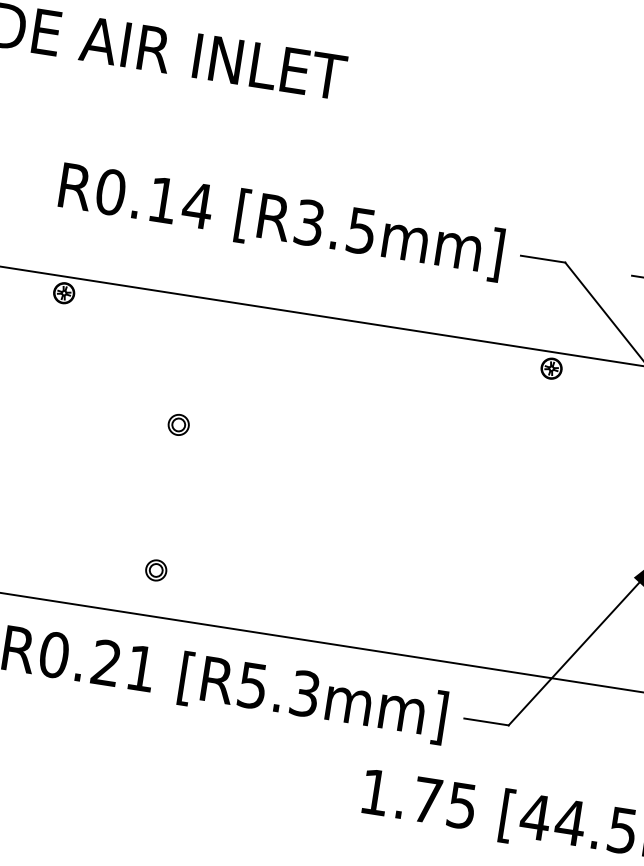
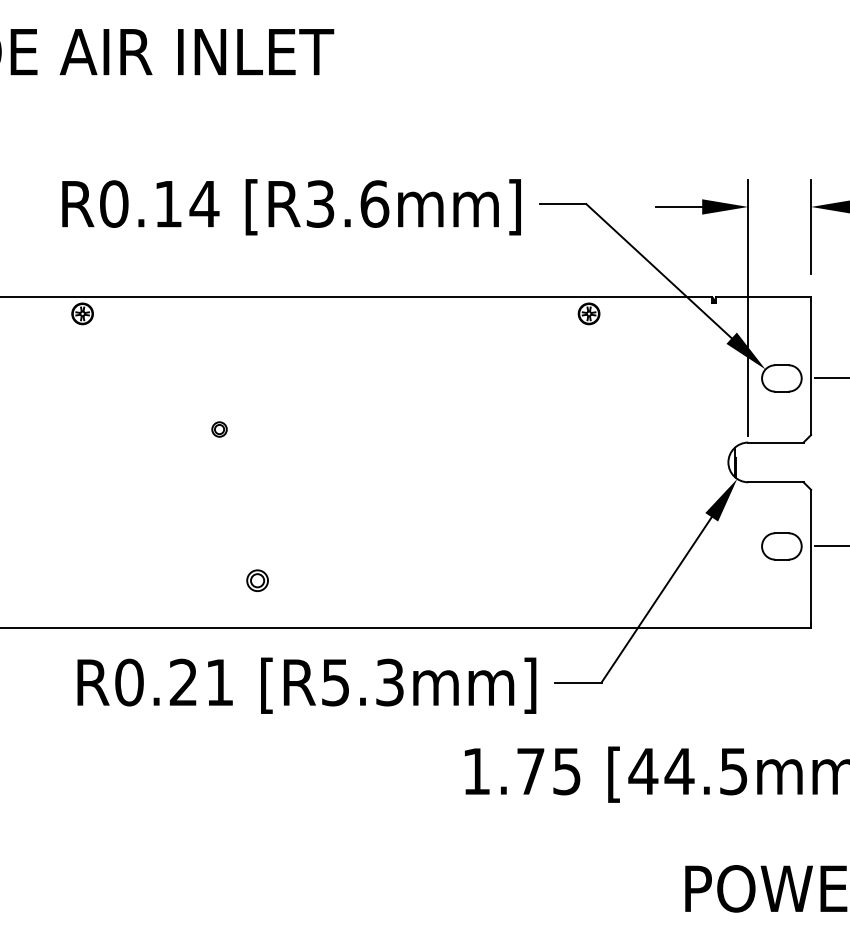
text: (361, 230) -> (374, 203), [R3.5mm] -> [R3.6mm]
part: (178, 424) -> (219, 429), size x0.7
part: (156, 570) -> (257, 580), moved

